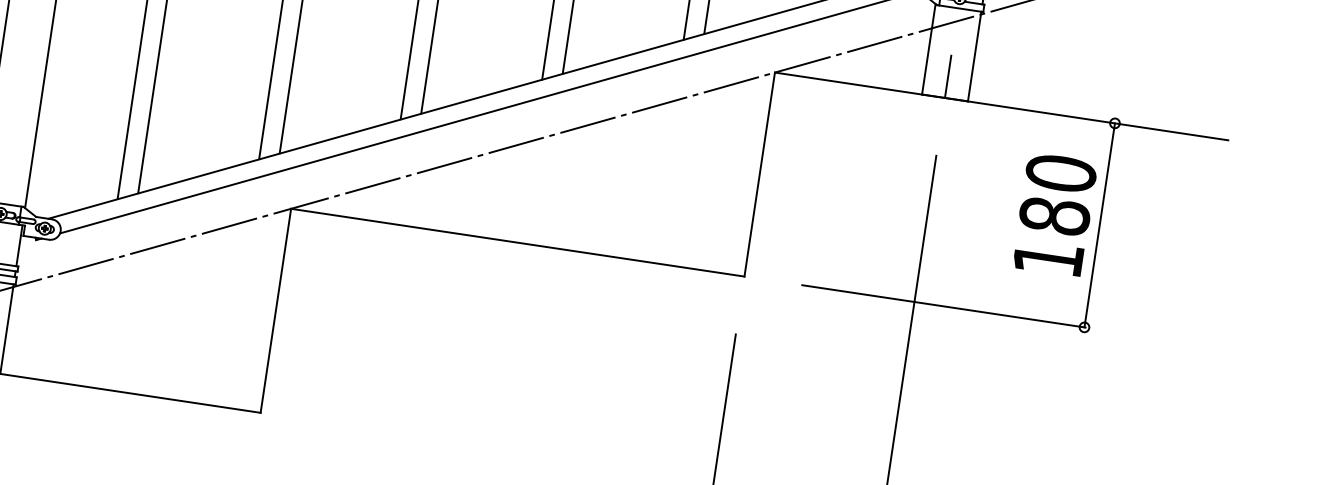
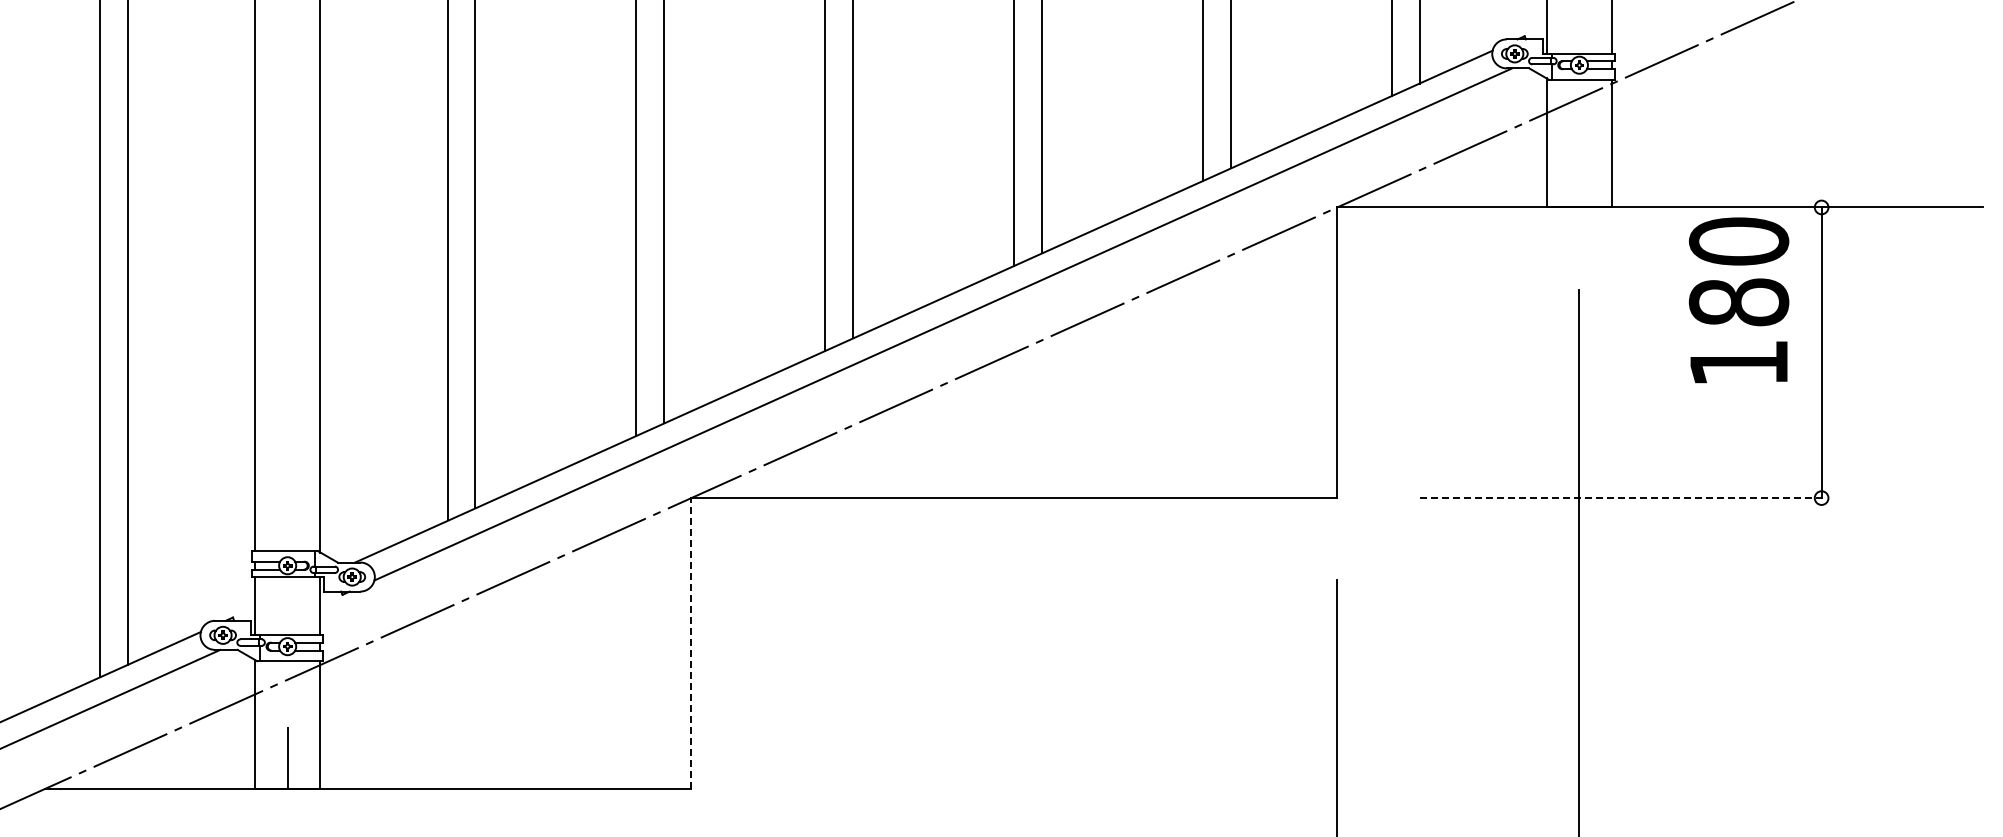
line: (948, 76) -> (1579, 176), removed
text: (1054, 214) -> (1738, 300), moved
line: (943, 306) -> (1621, 498), solid -> dashed
line: (276, 310) -> (691, 642), solid -> dashed

